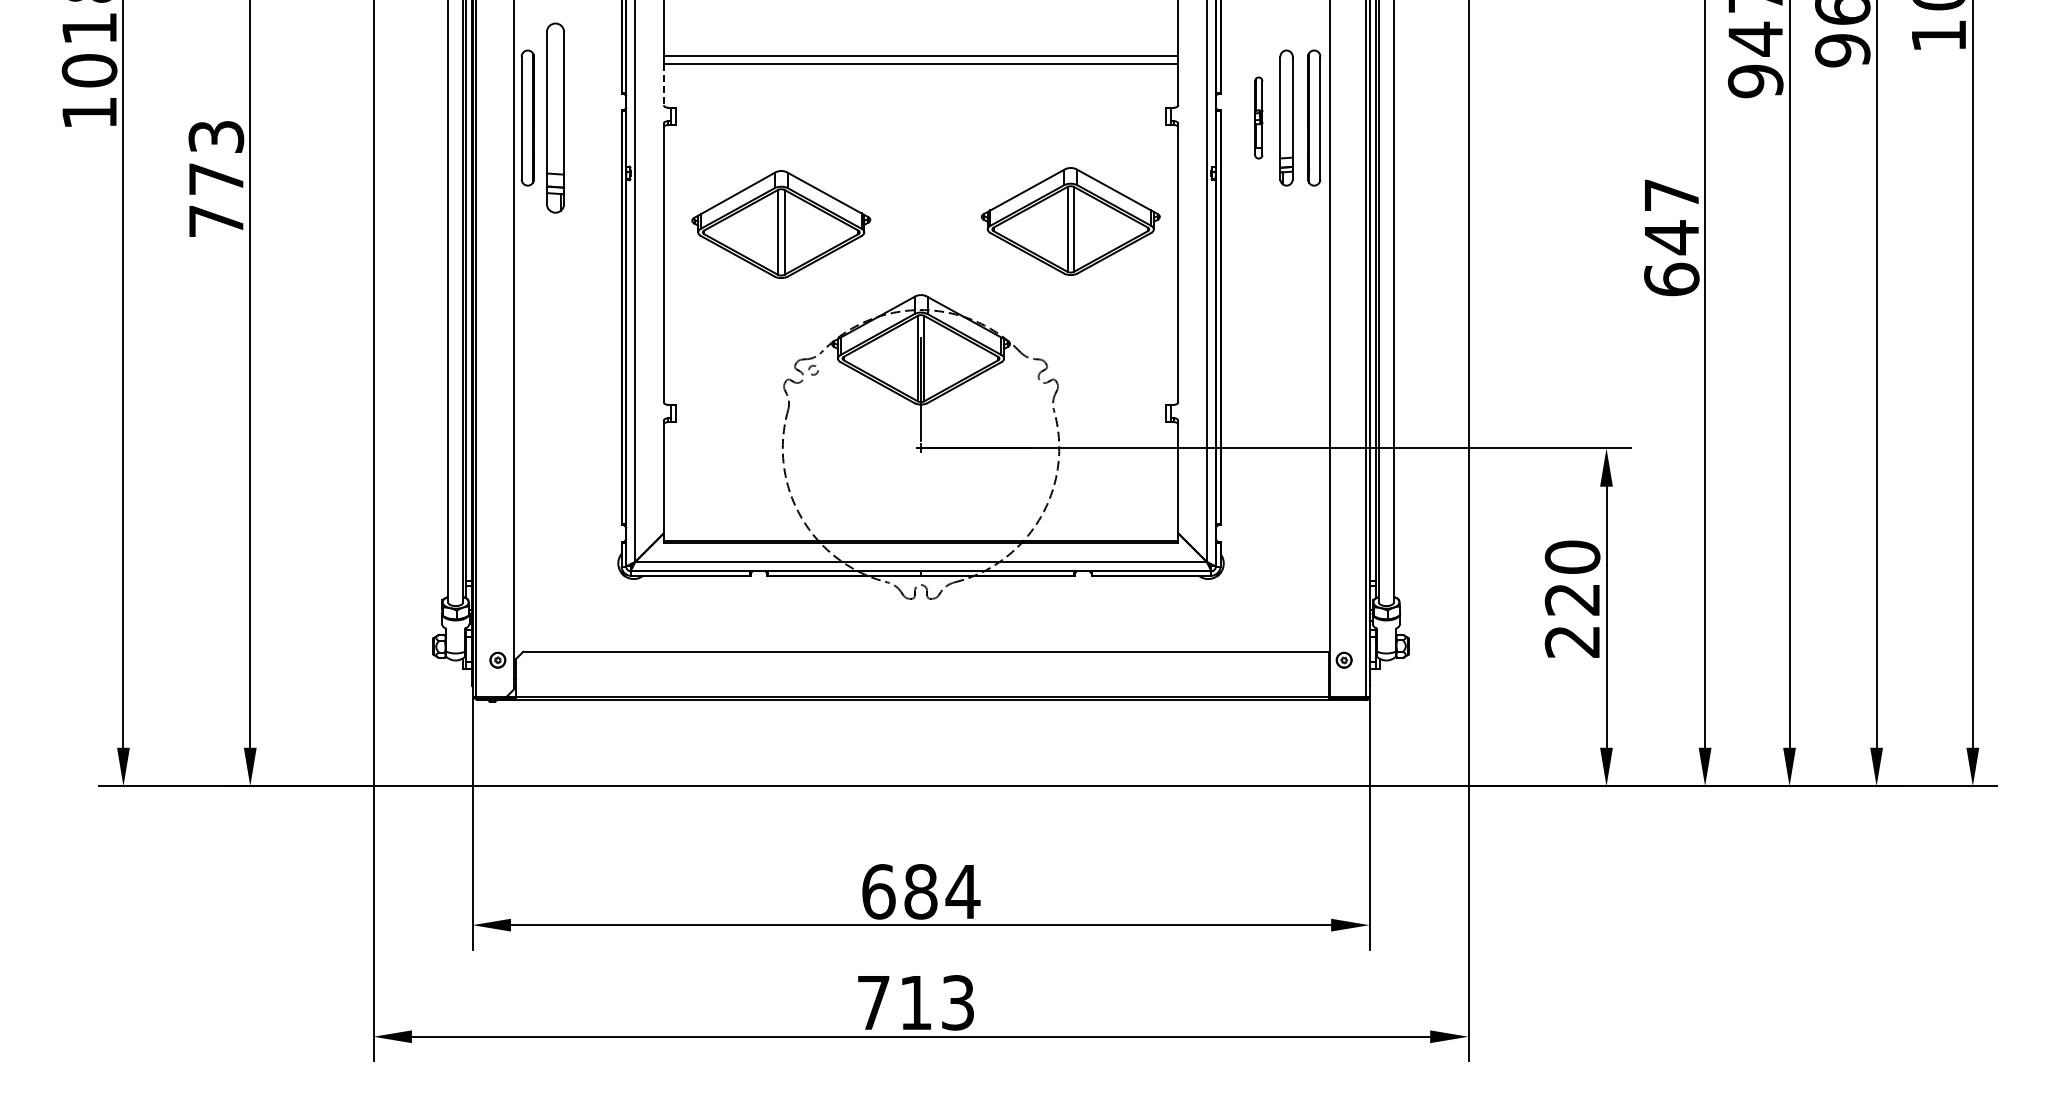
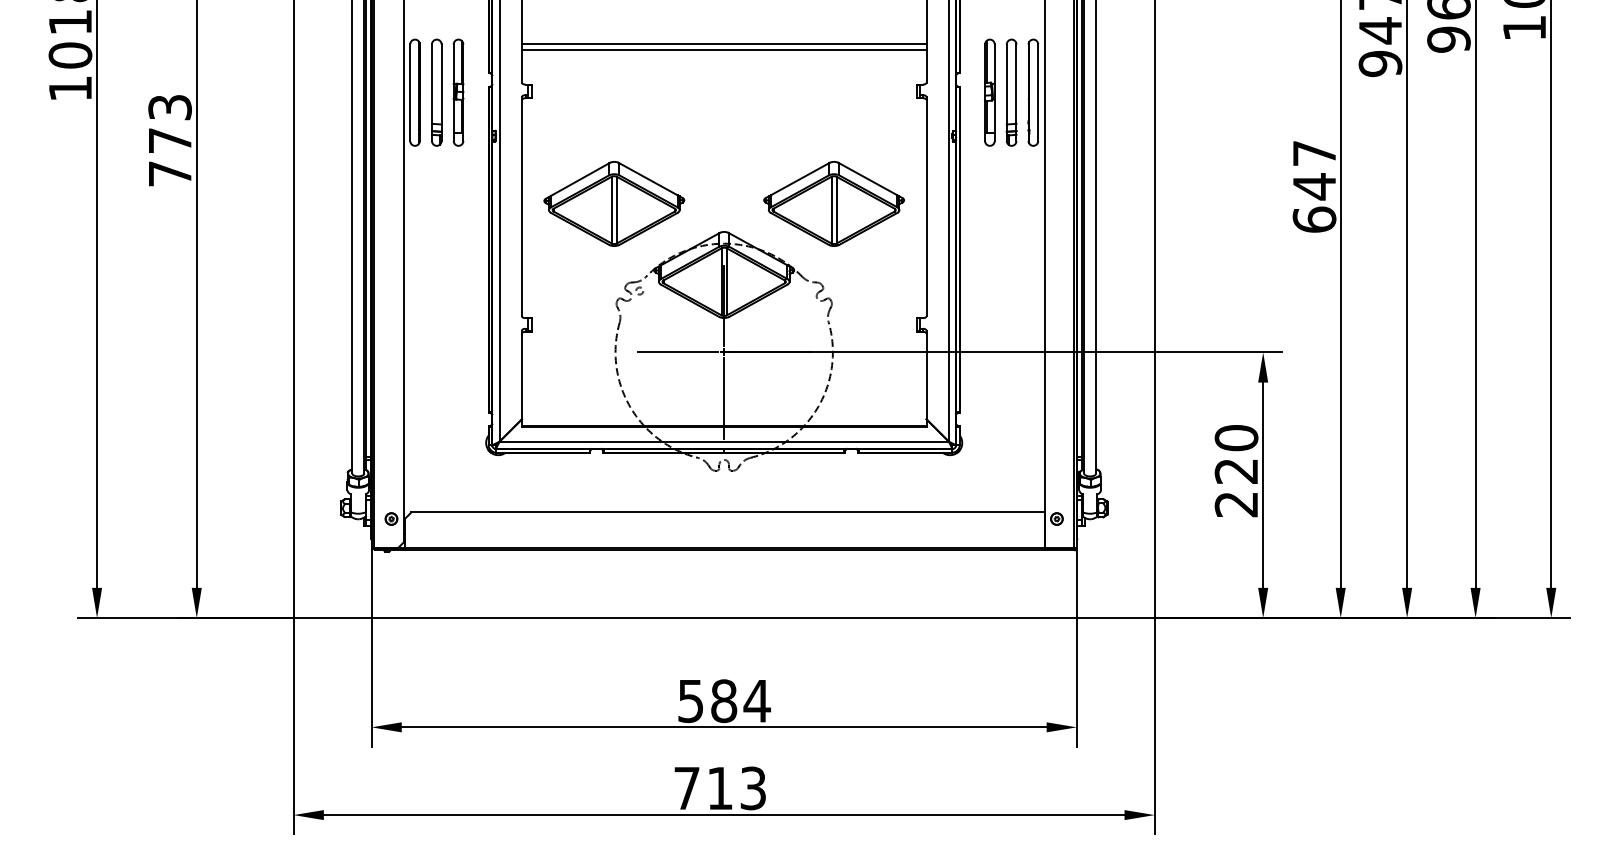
line: (663, 84) -> (521, 66), dashed -> solid
part: (555, 117) -> (436, 92), size x0.71
part: (583, 117) -> (458, 92), added
part: (1258, 117) -> (989, 92), size x1.67
part: (1070, 221) -> (833, 203), moved
part: (781, 224) -> (614, 203), moved
line: (862, 448) -> (678, 352), added
line: (921, 506) -> (724, 398), added
text: (878, 891) -> (690, 700), 684 -> 584

